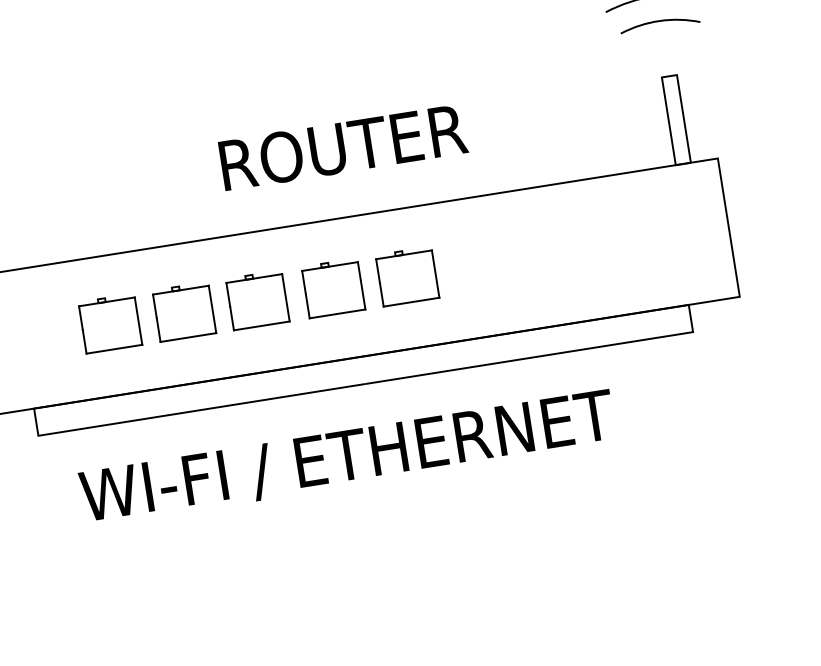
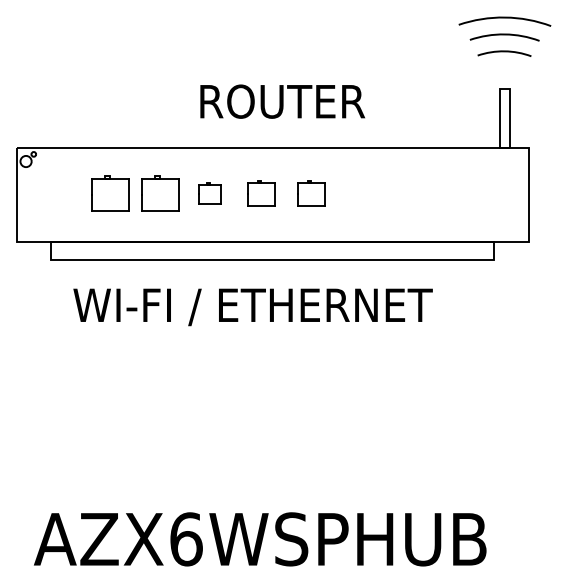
part: (407, 276) -> (311, 193), size x0.7
part: (333, 288) -> (261, 193), size x0.7
part: (256, 300) -> (209, 193), size x0.6

